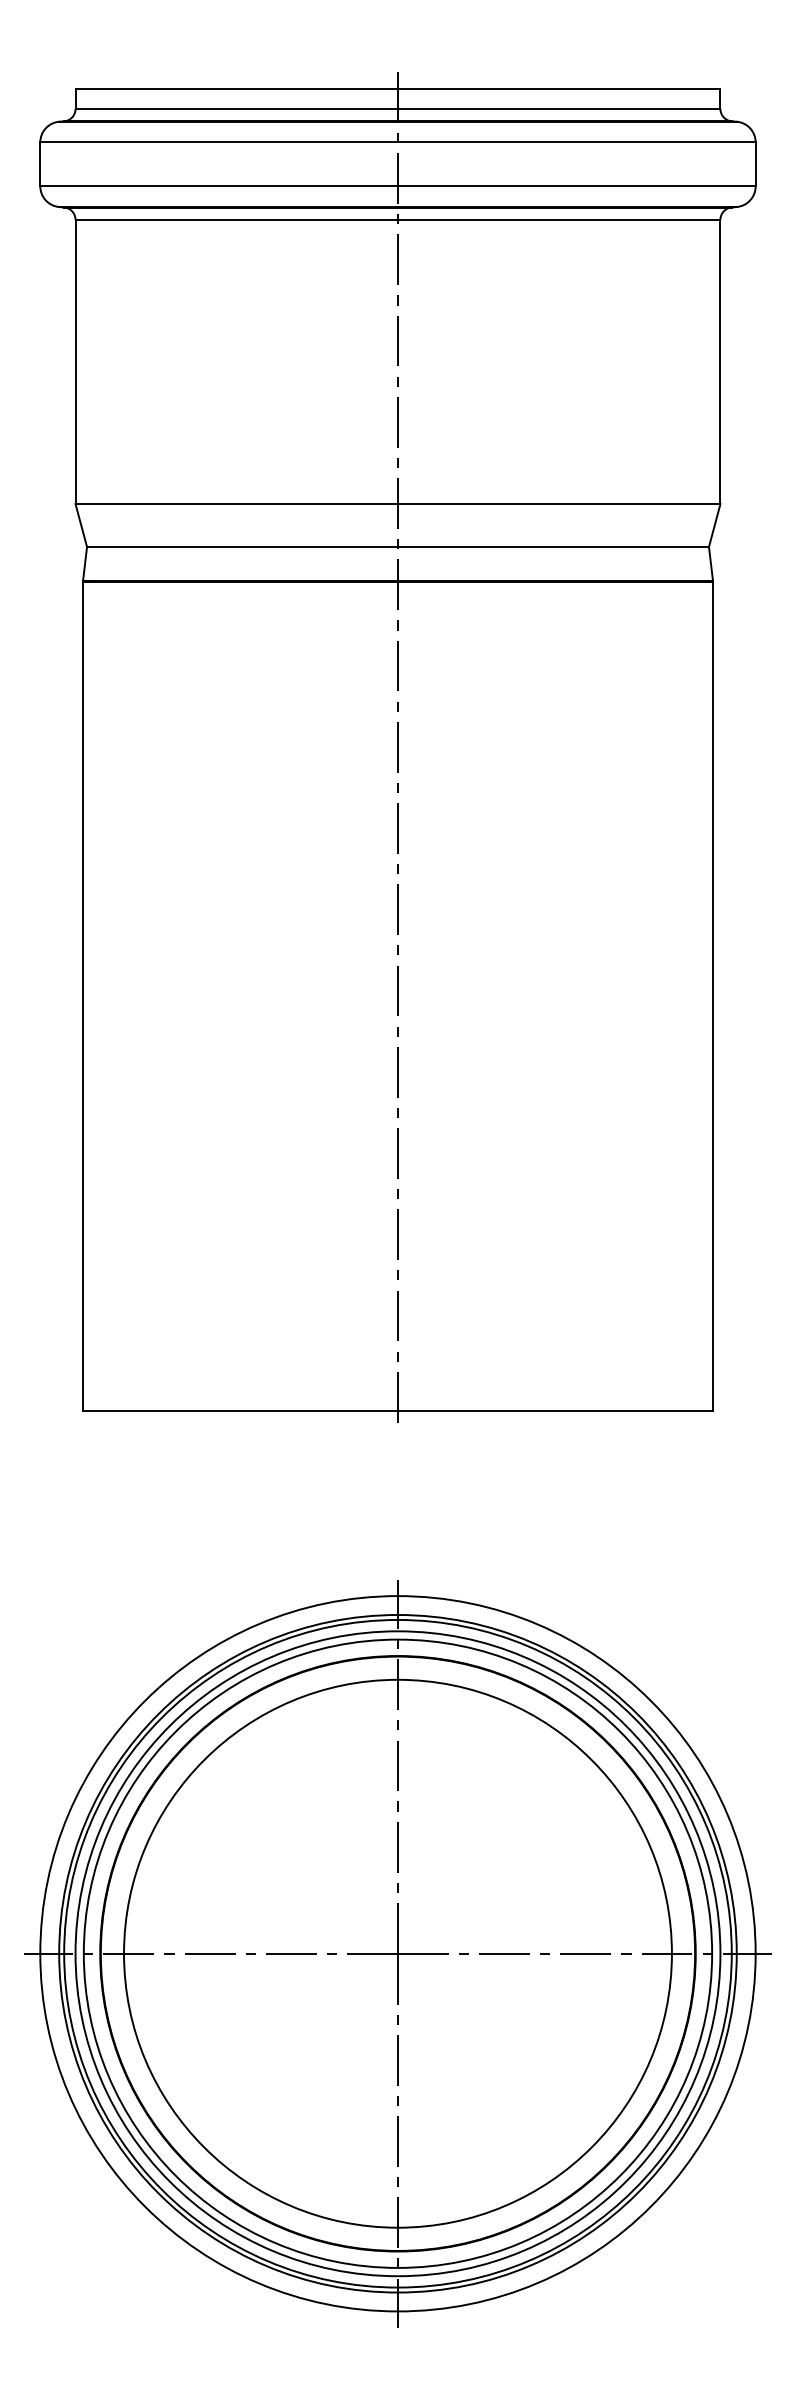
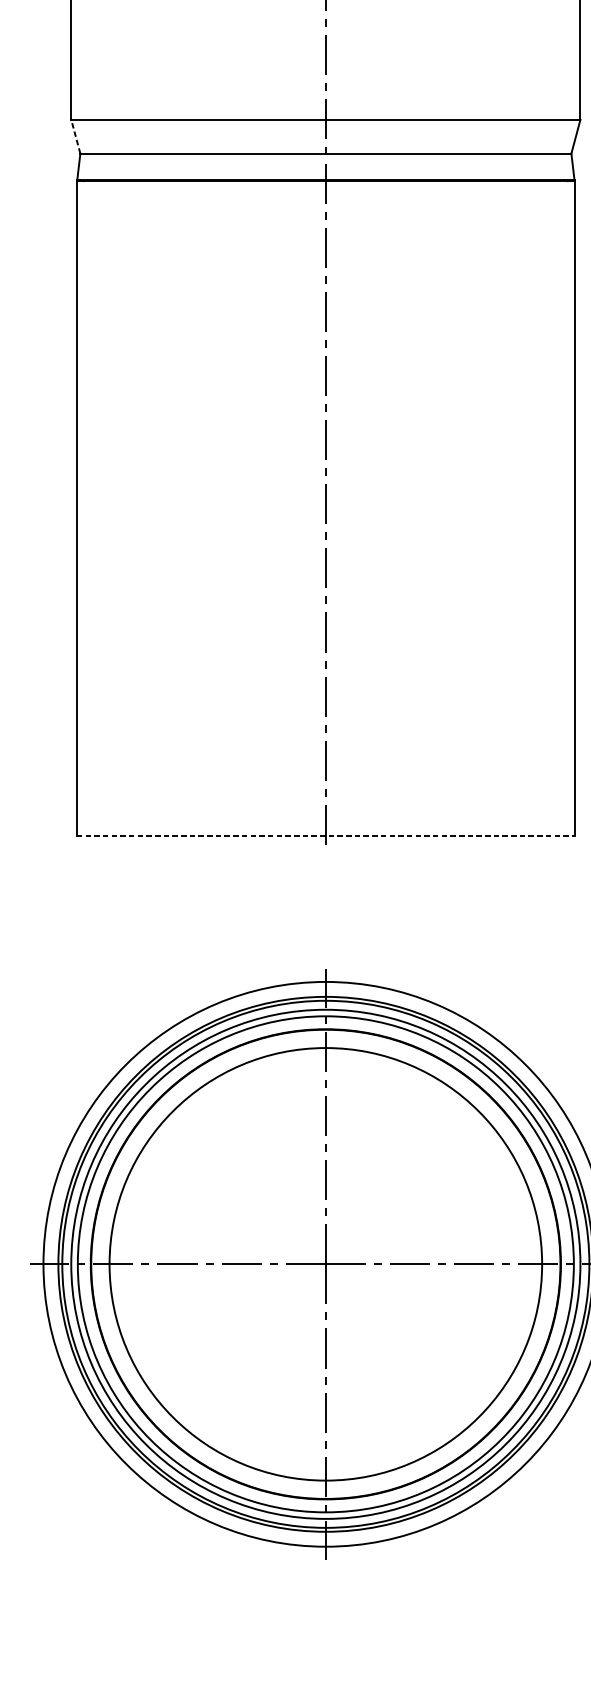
line: (81, 525) -> (75, 136), solid -> dashed
line: (398, 1410) -> (326, 835), solid -> dashed

